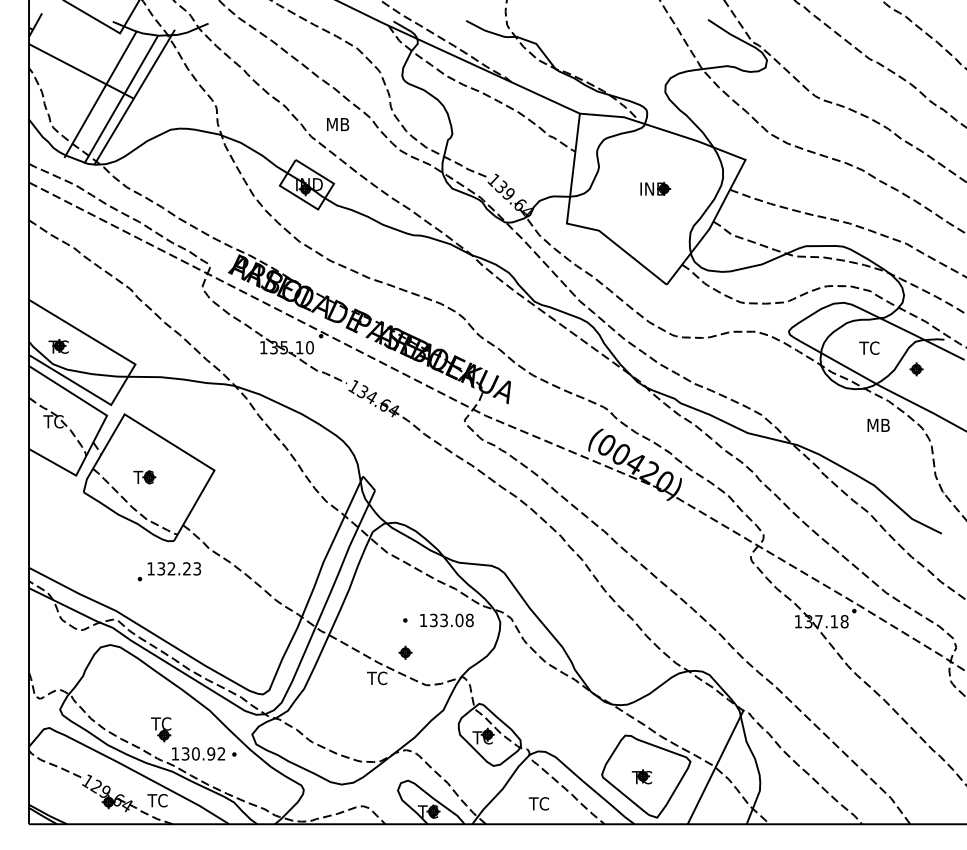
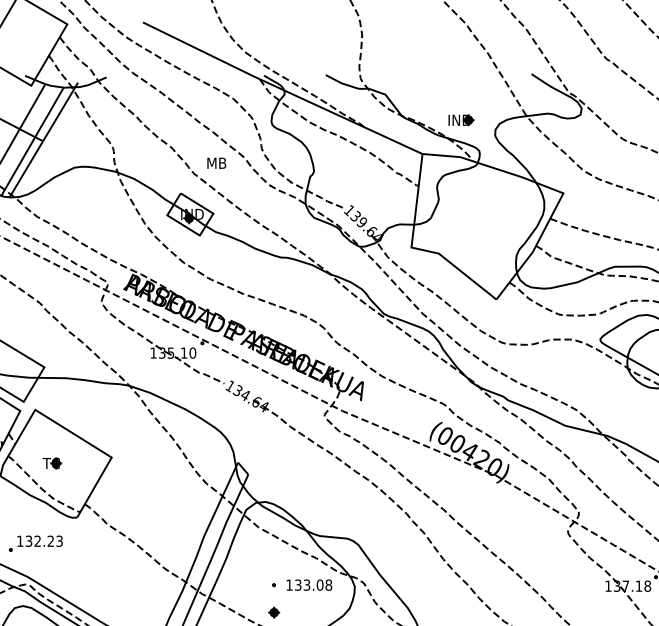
part: (655, 188) -> (461, 119), moved
part: (169, 571) -> (35, 543), moved

